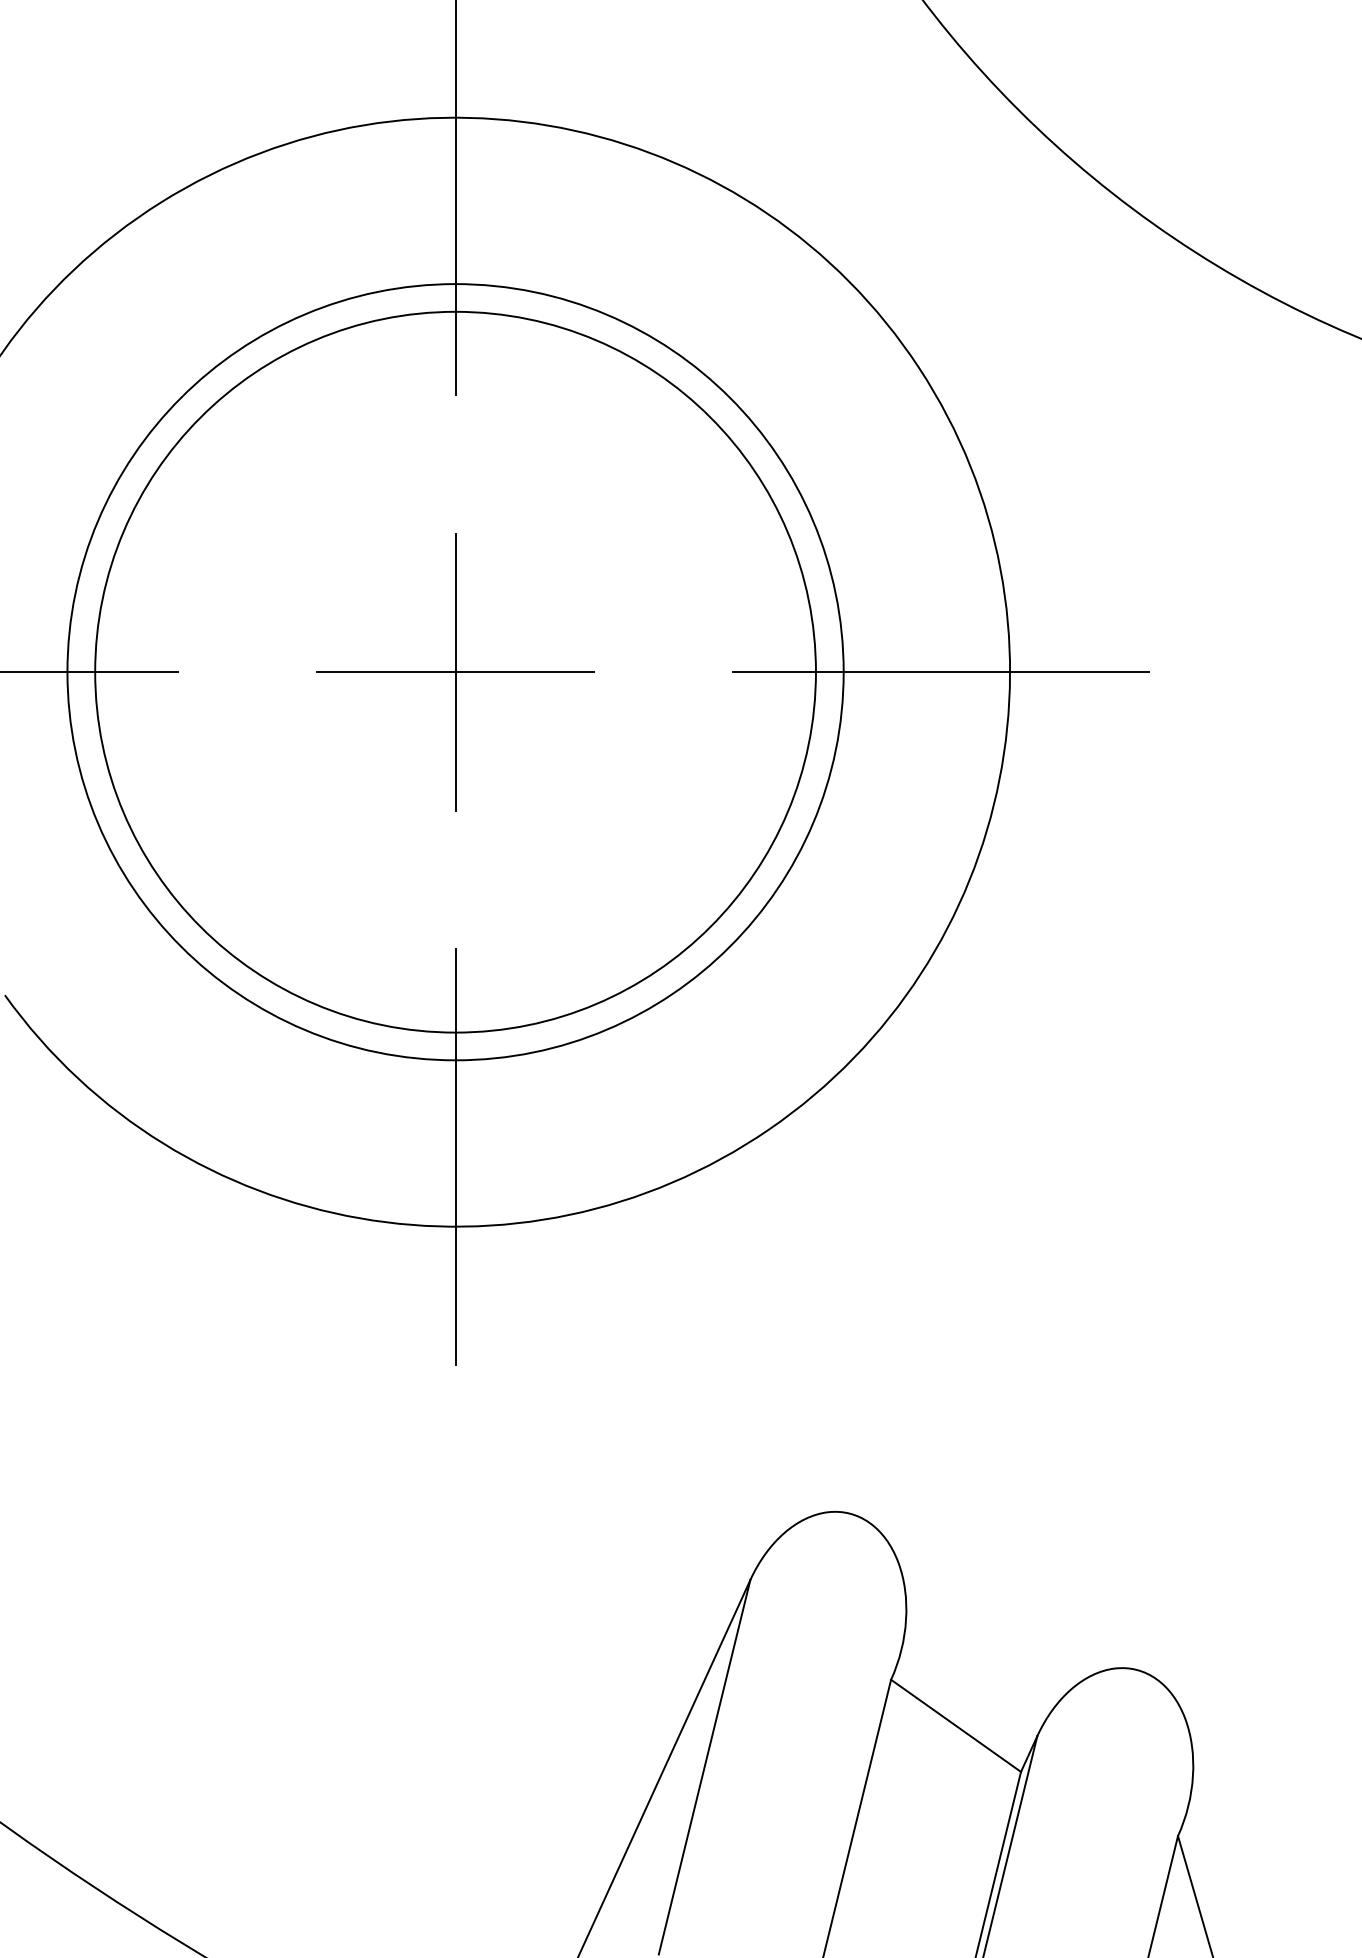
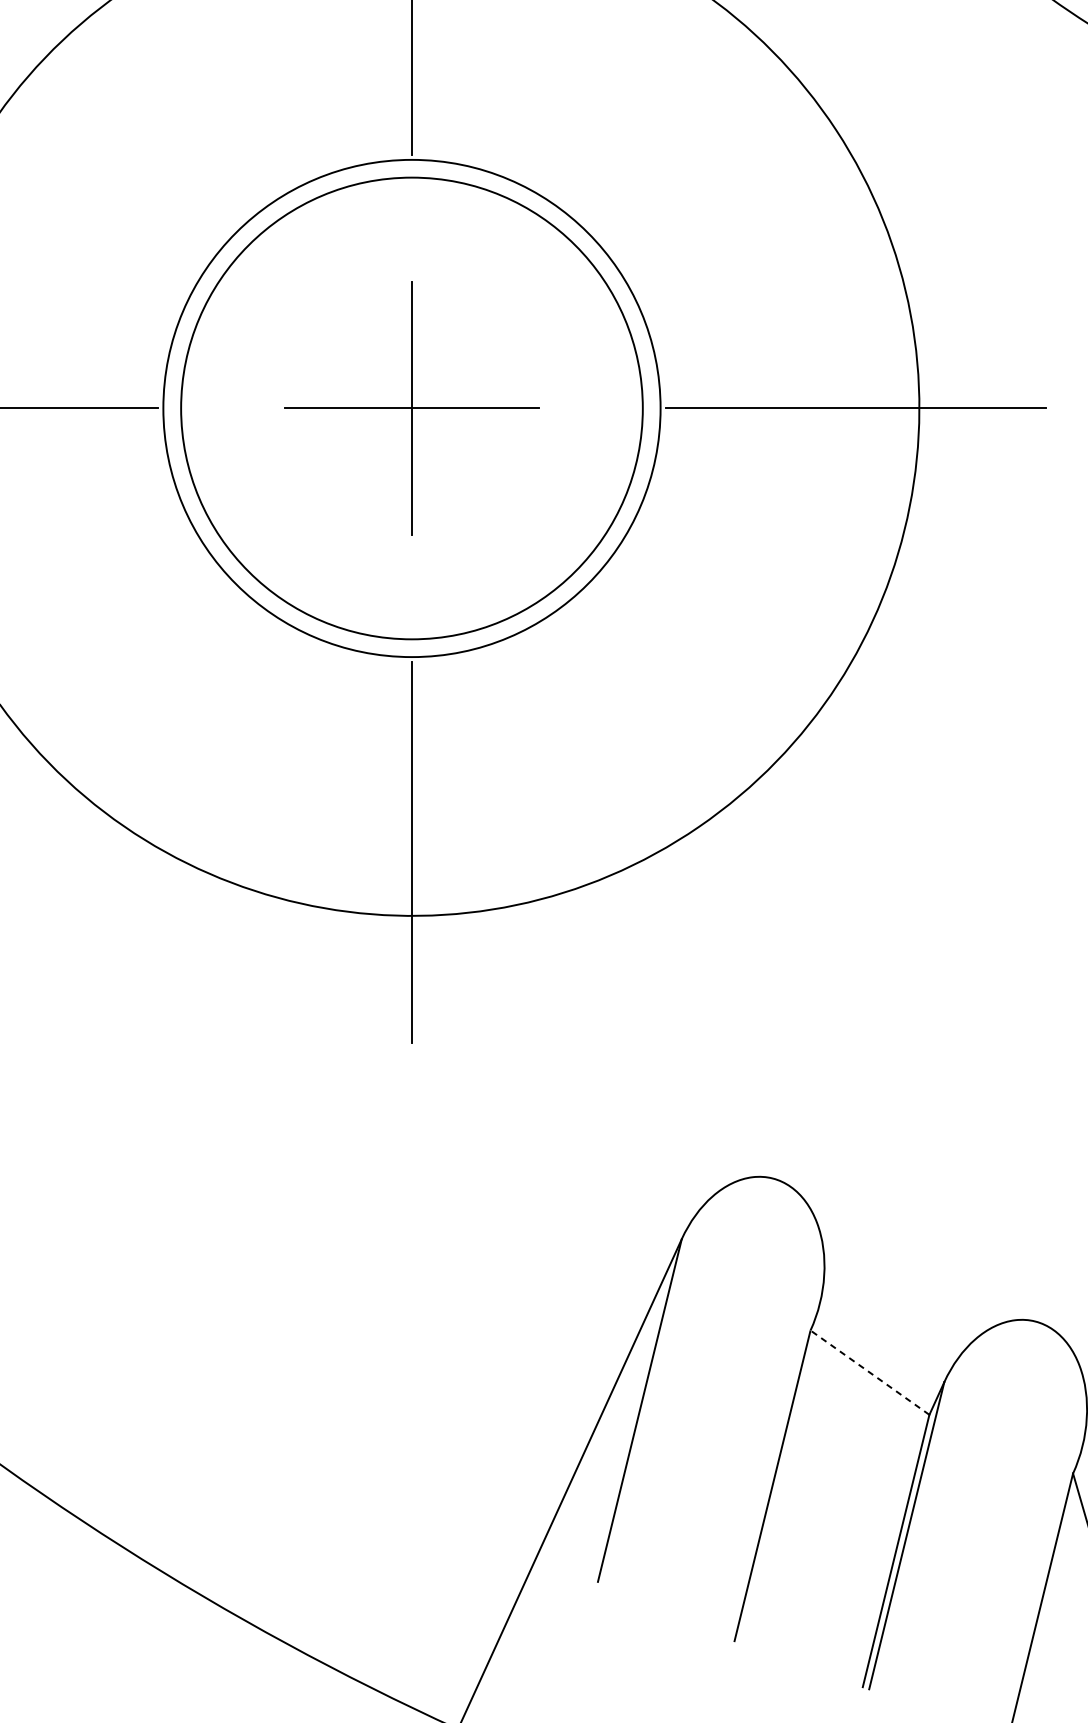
circle: (455, 671) -> (411, 407), size x0.7
circle: (455, 672) -> (411, 408), size x0.7
line: (956, 1725) -> (870, 1372), solid -> dashed

